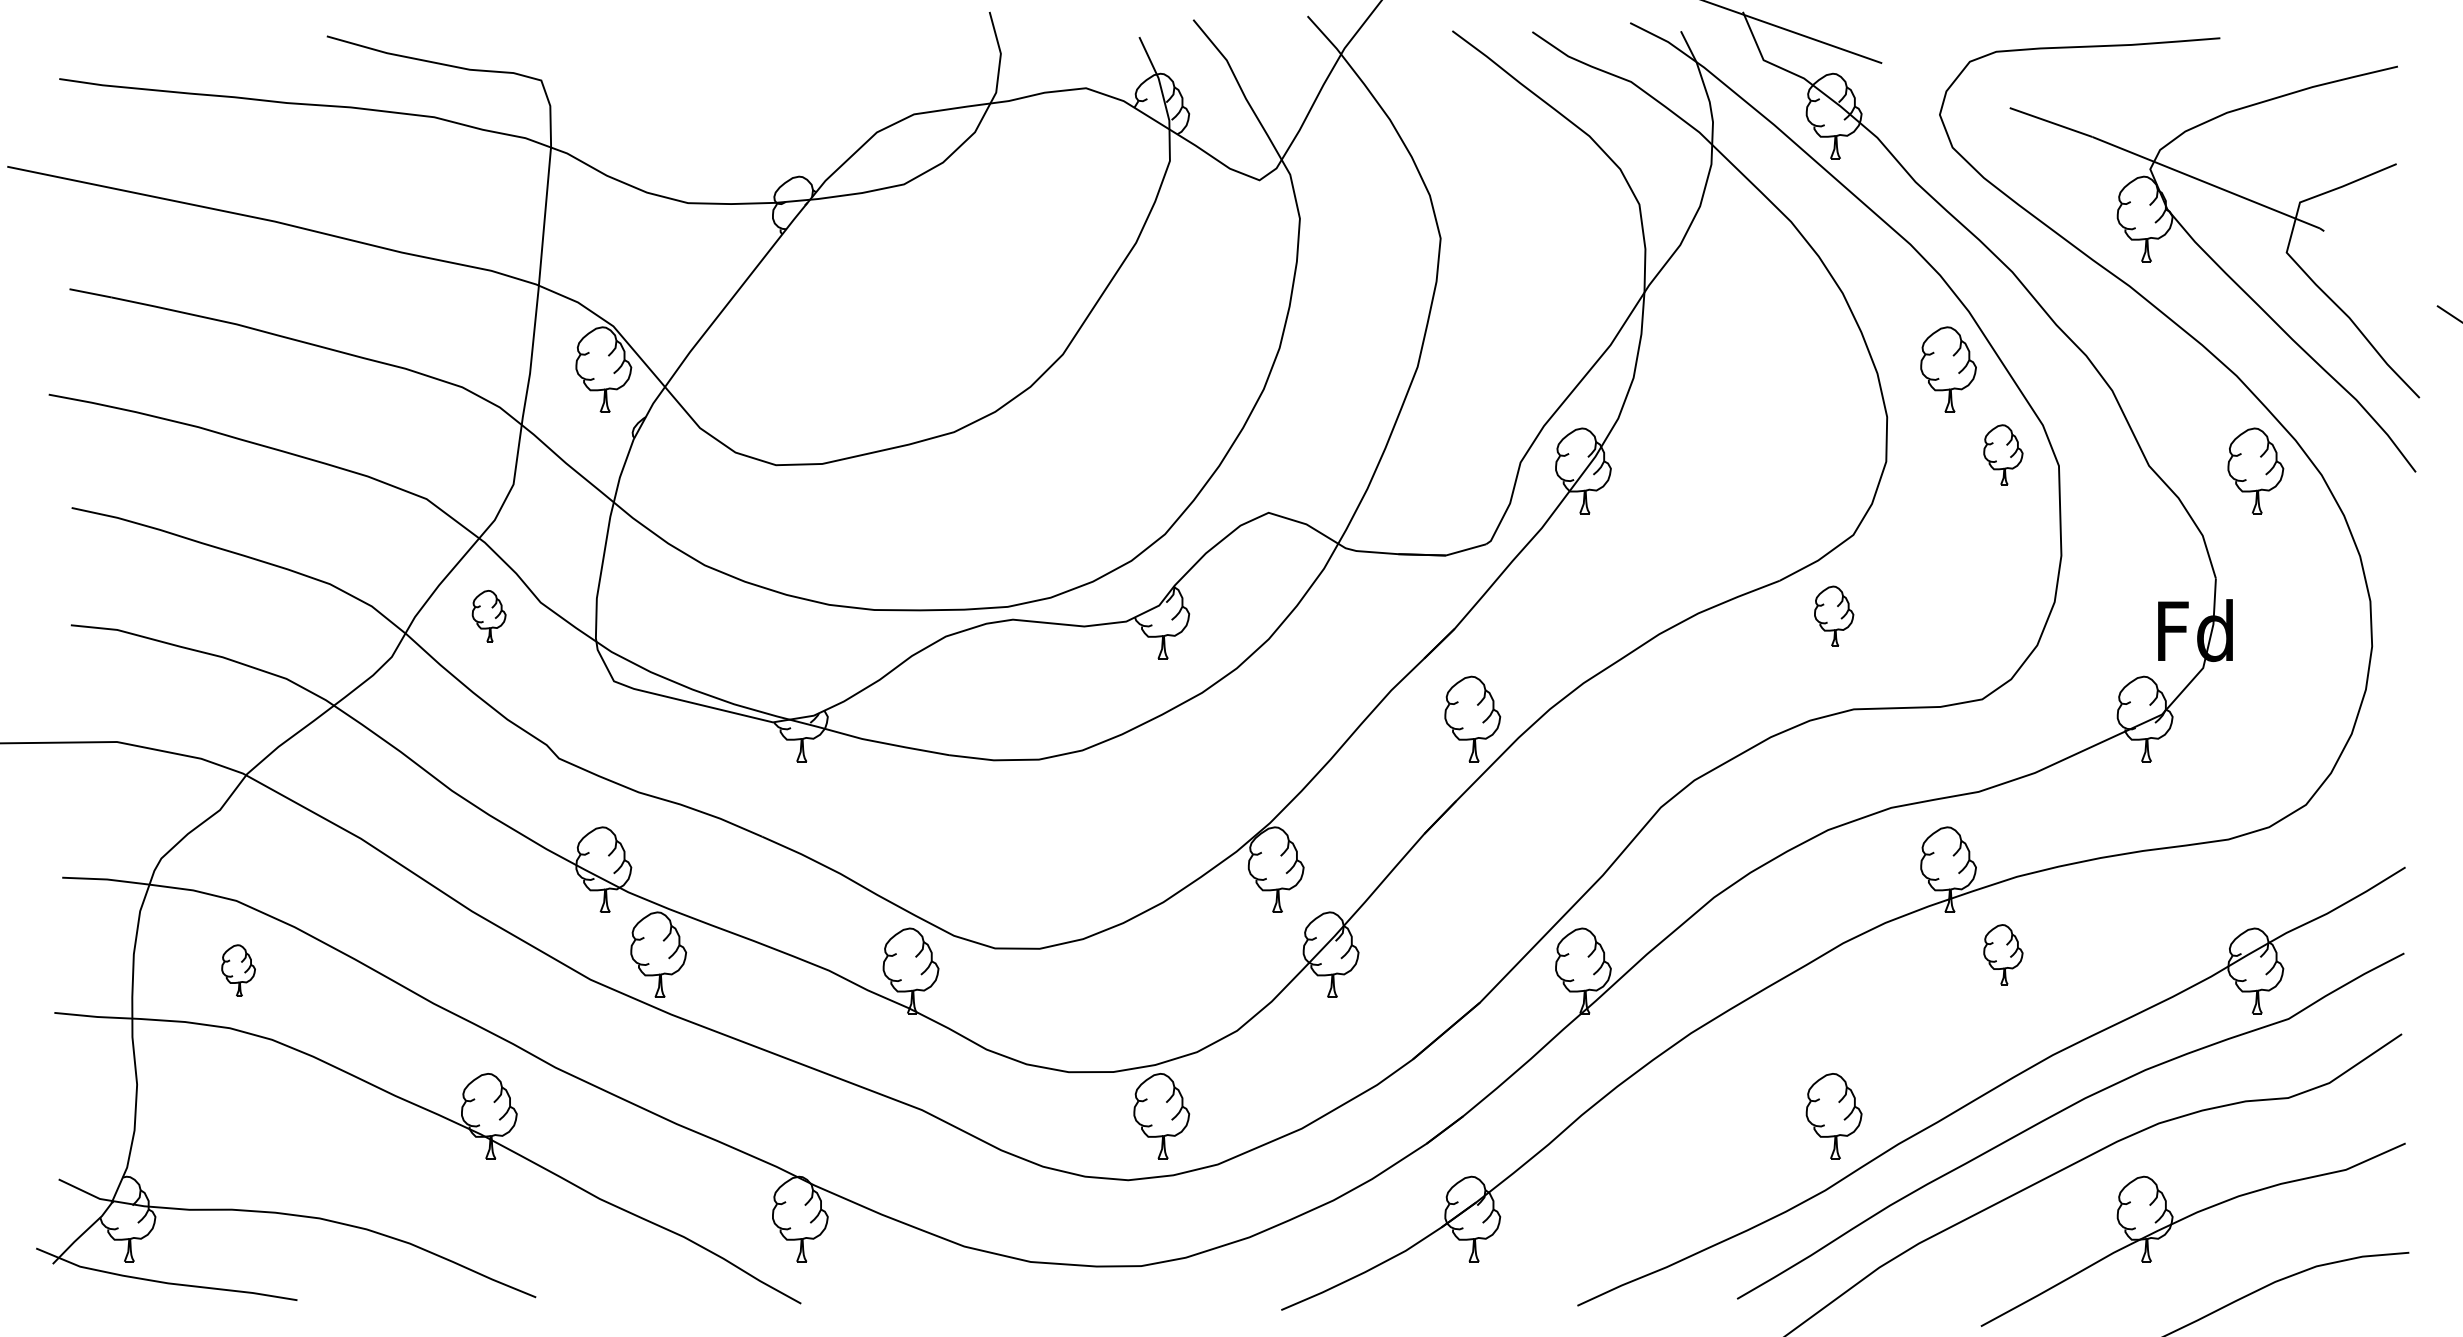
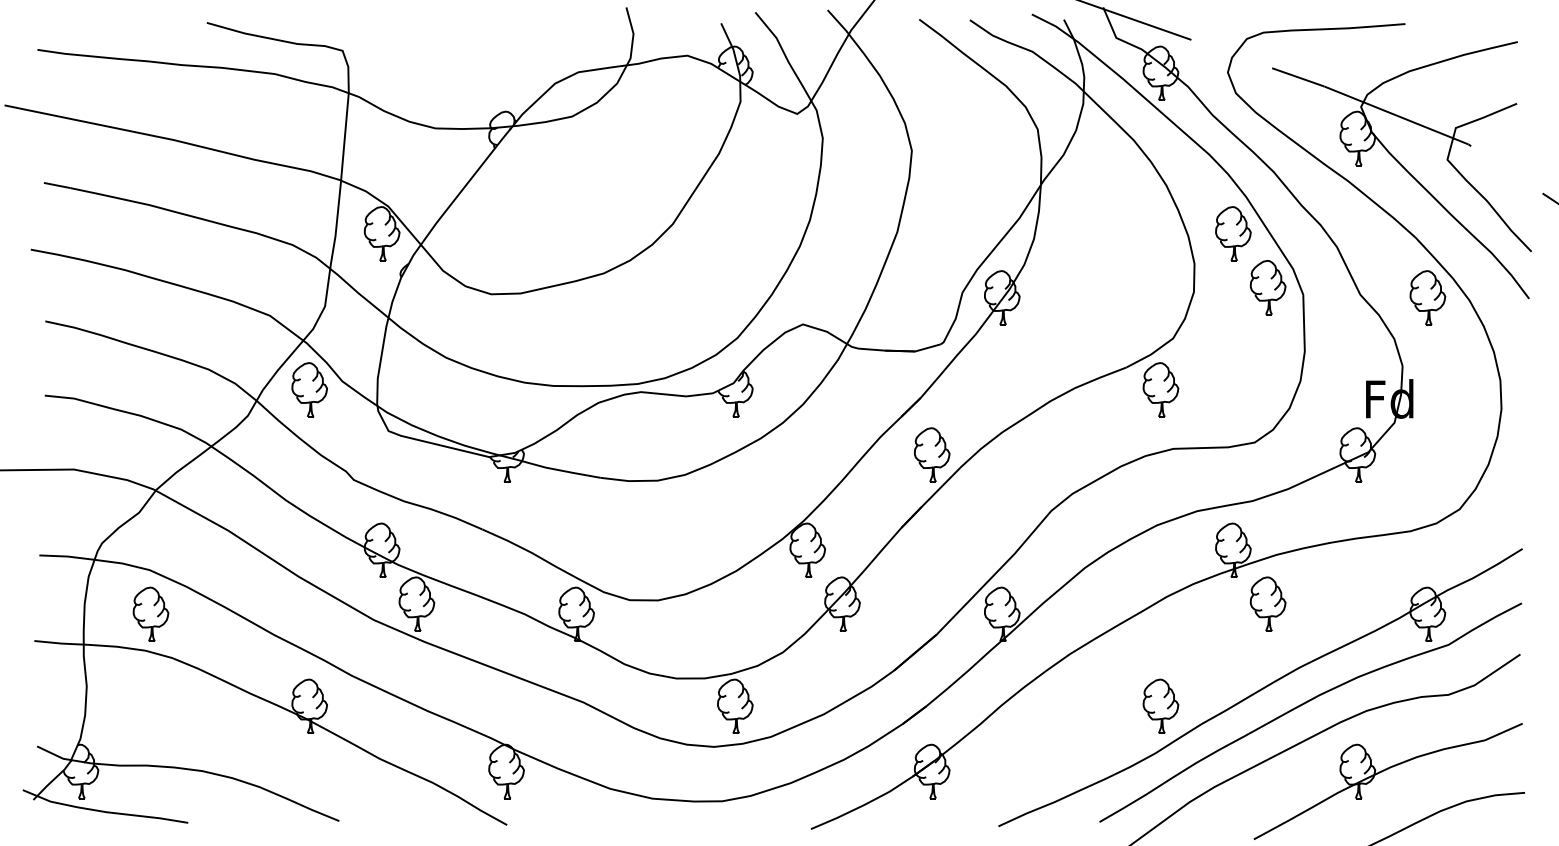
part: (2002, 454) -> (1267, 287), size x1.43
part: (488, 615) -> (309, 389), size x1.67
part: (1833, 615) -> (1160, 389), size x1.43
part: (2002, 953) -> (1267, 603), size x1.43
part: (237, 969) -> (150, 613), size x1.67

